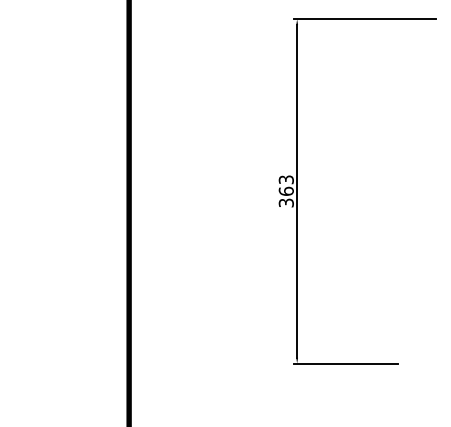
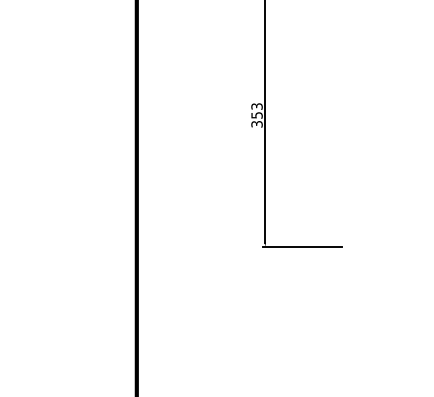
text: (285, 190) -> (256, 114), 363 -> 353

